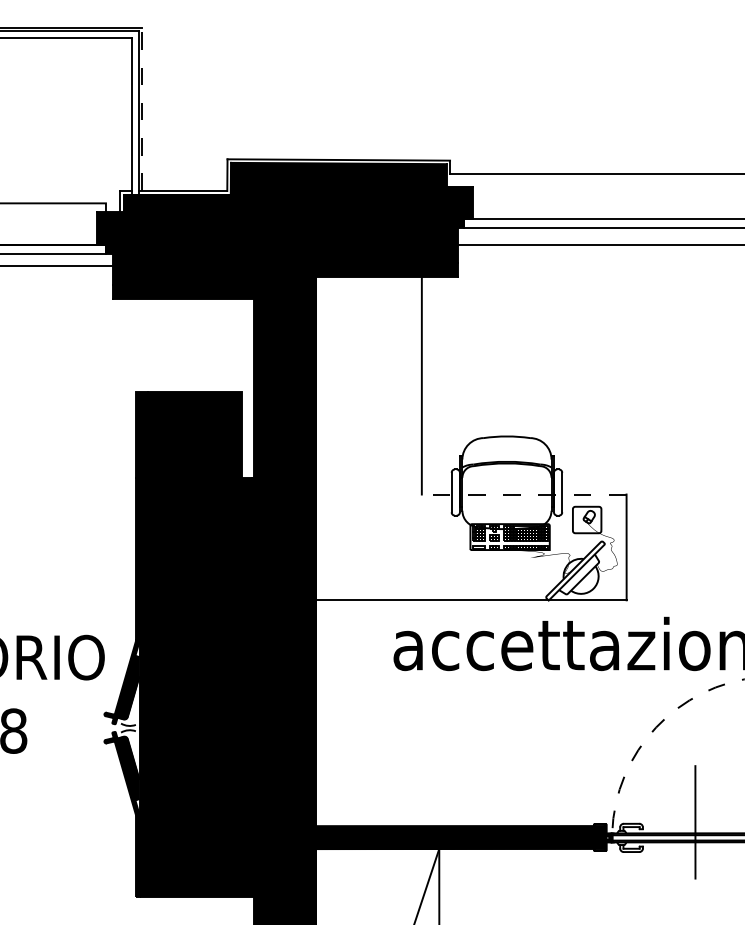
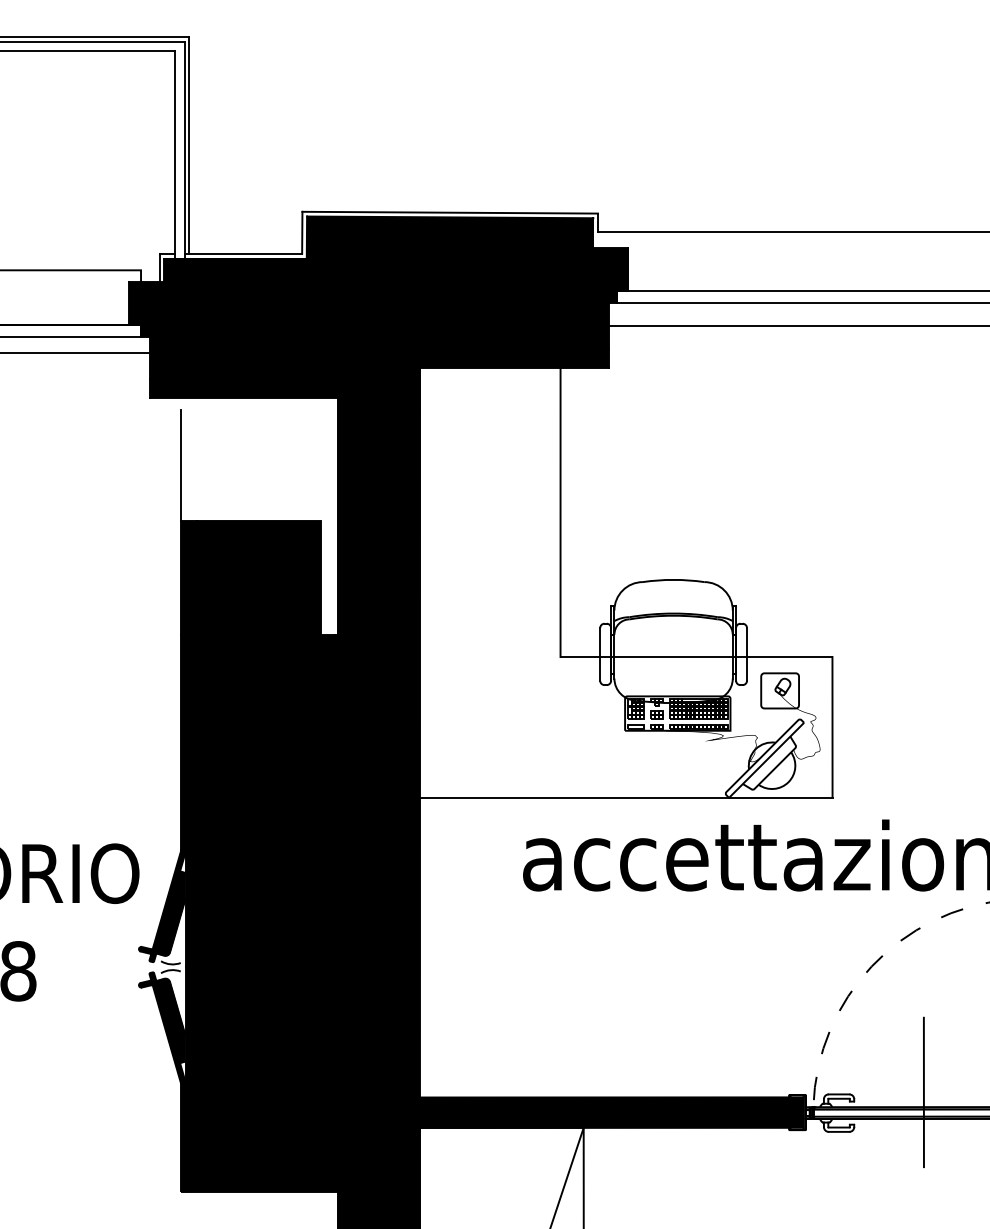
line: (142, 109) -> (189, 145), dashed -> solid
line: (135, 349) -> (180, 464), added
line: (524, 494) -> (696, 657), dashed -> solid

